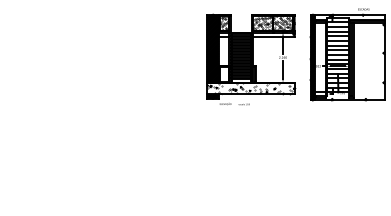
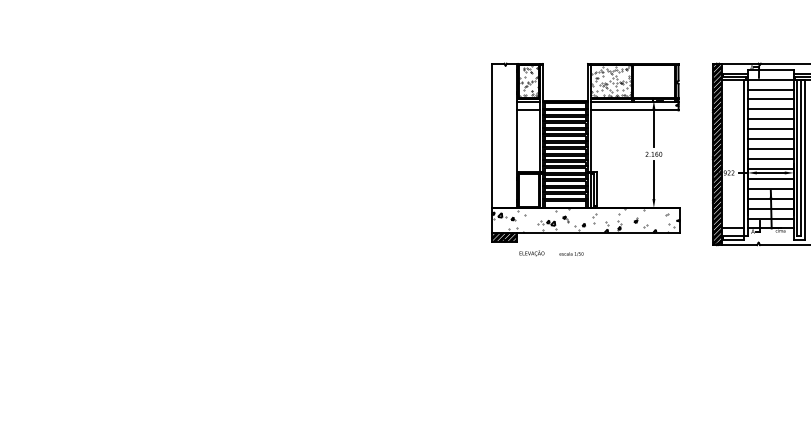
hatch: (282, 22) -> (652, 79), removed
hatch: (212, 48) -> (503, 135), removed

